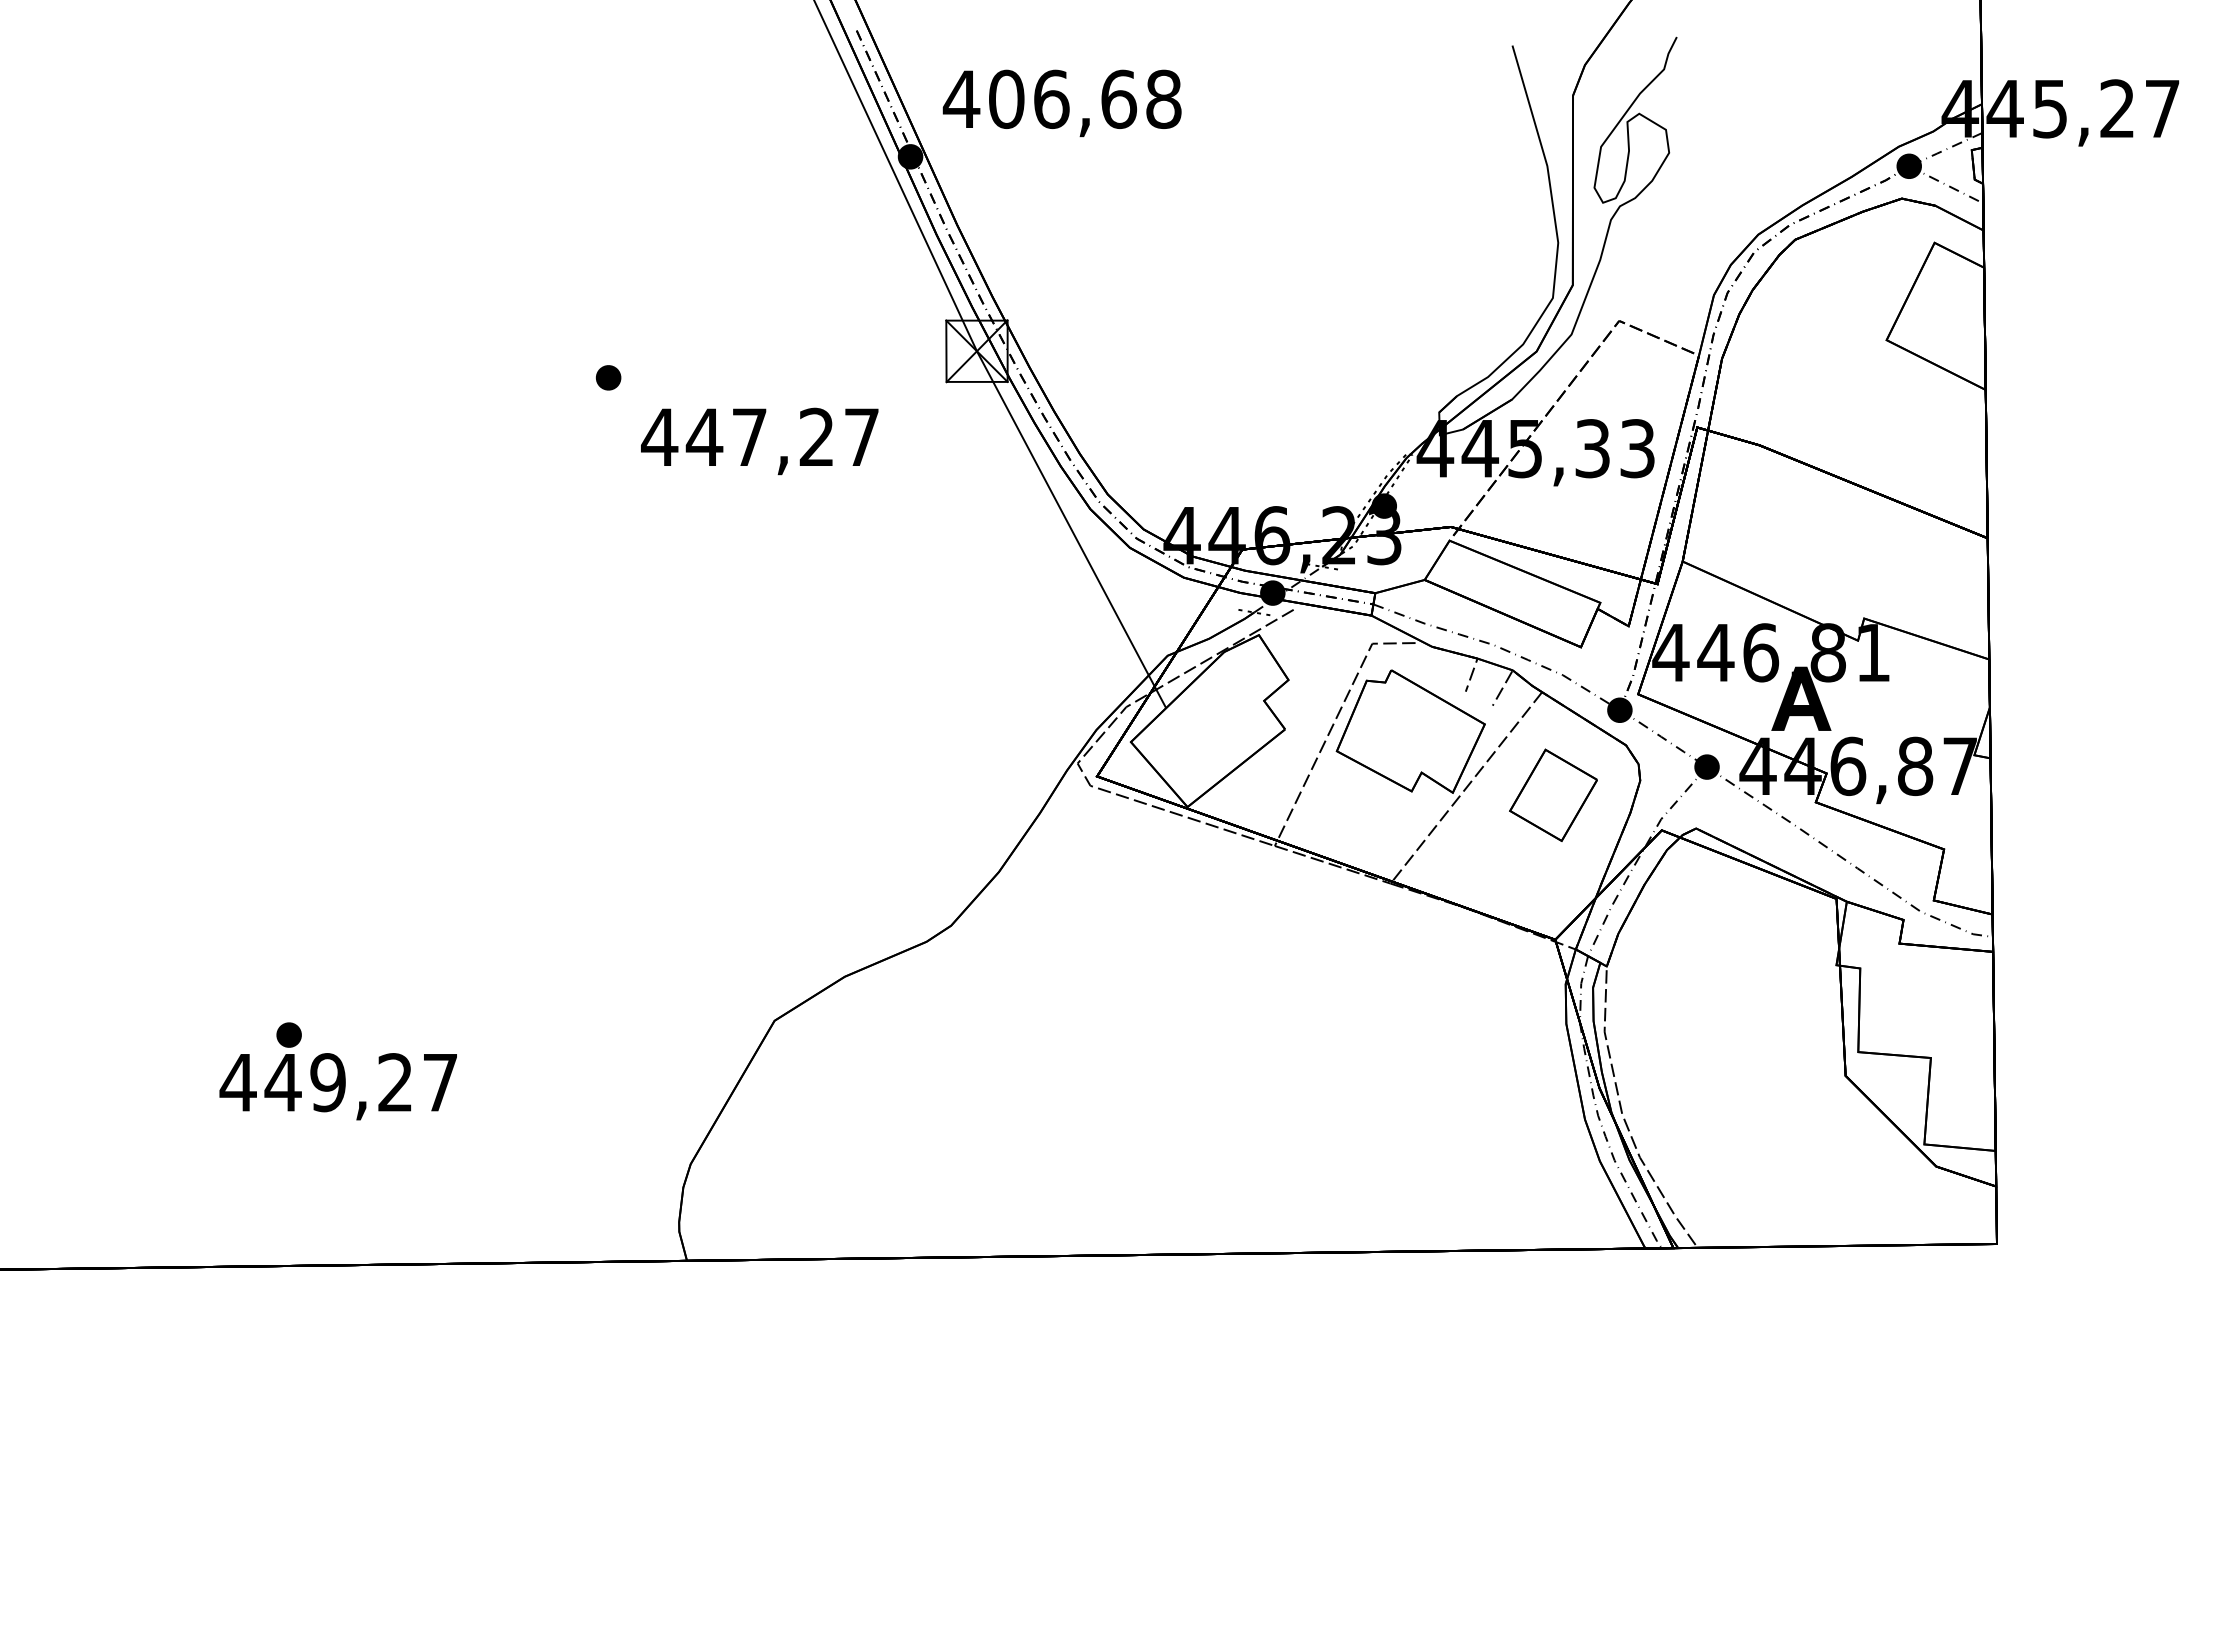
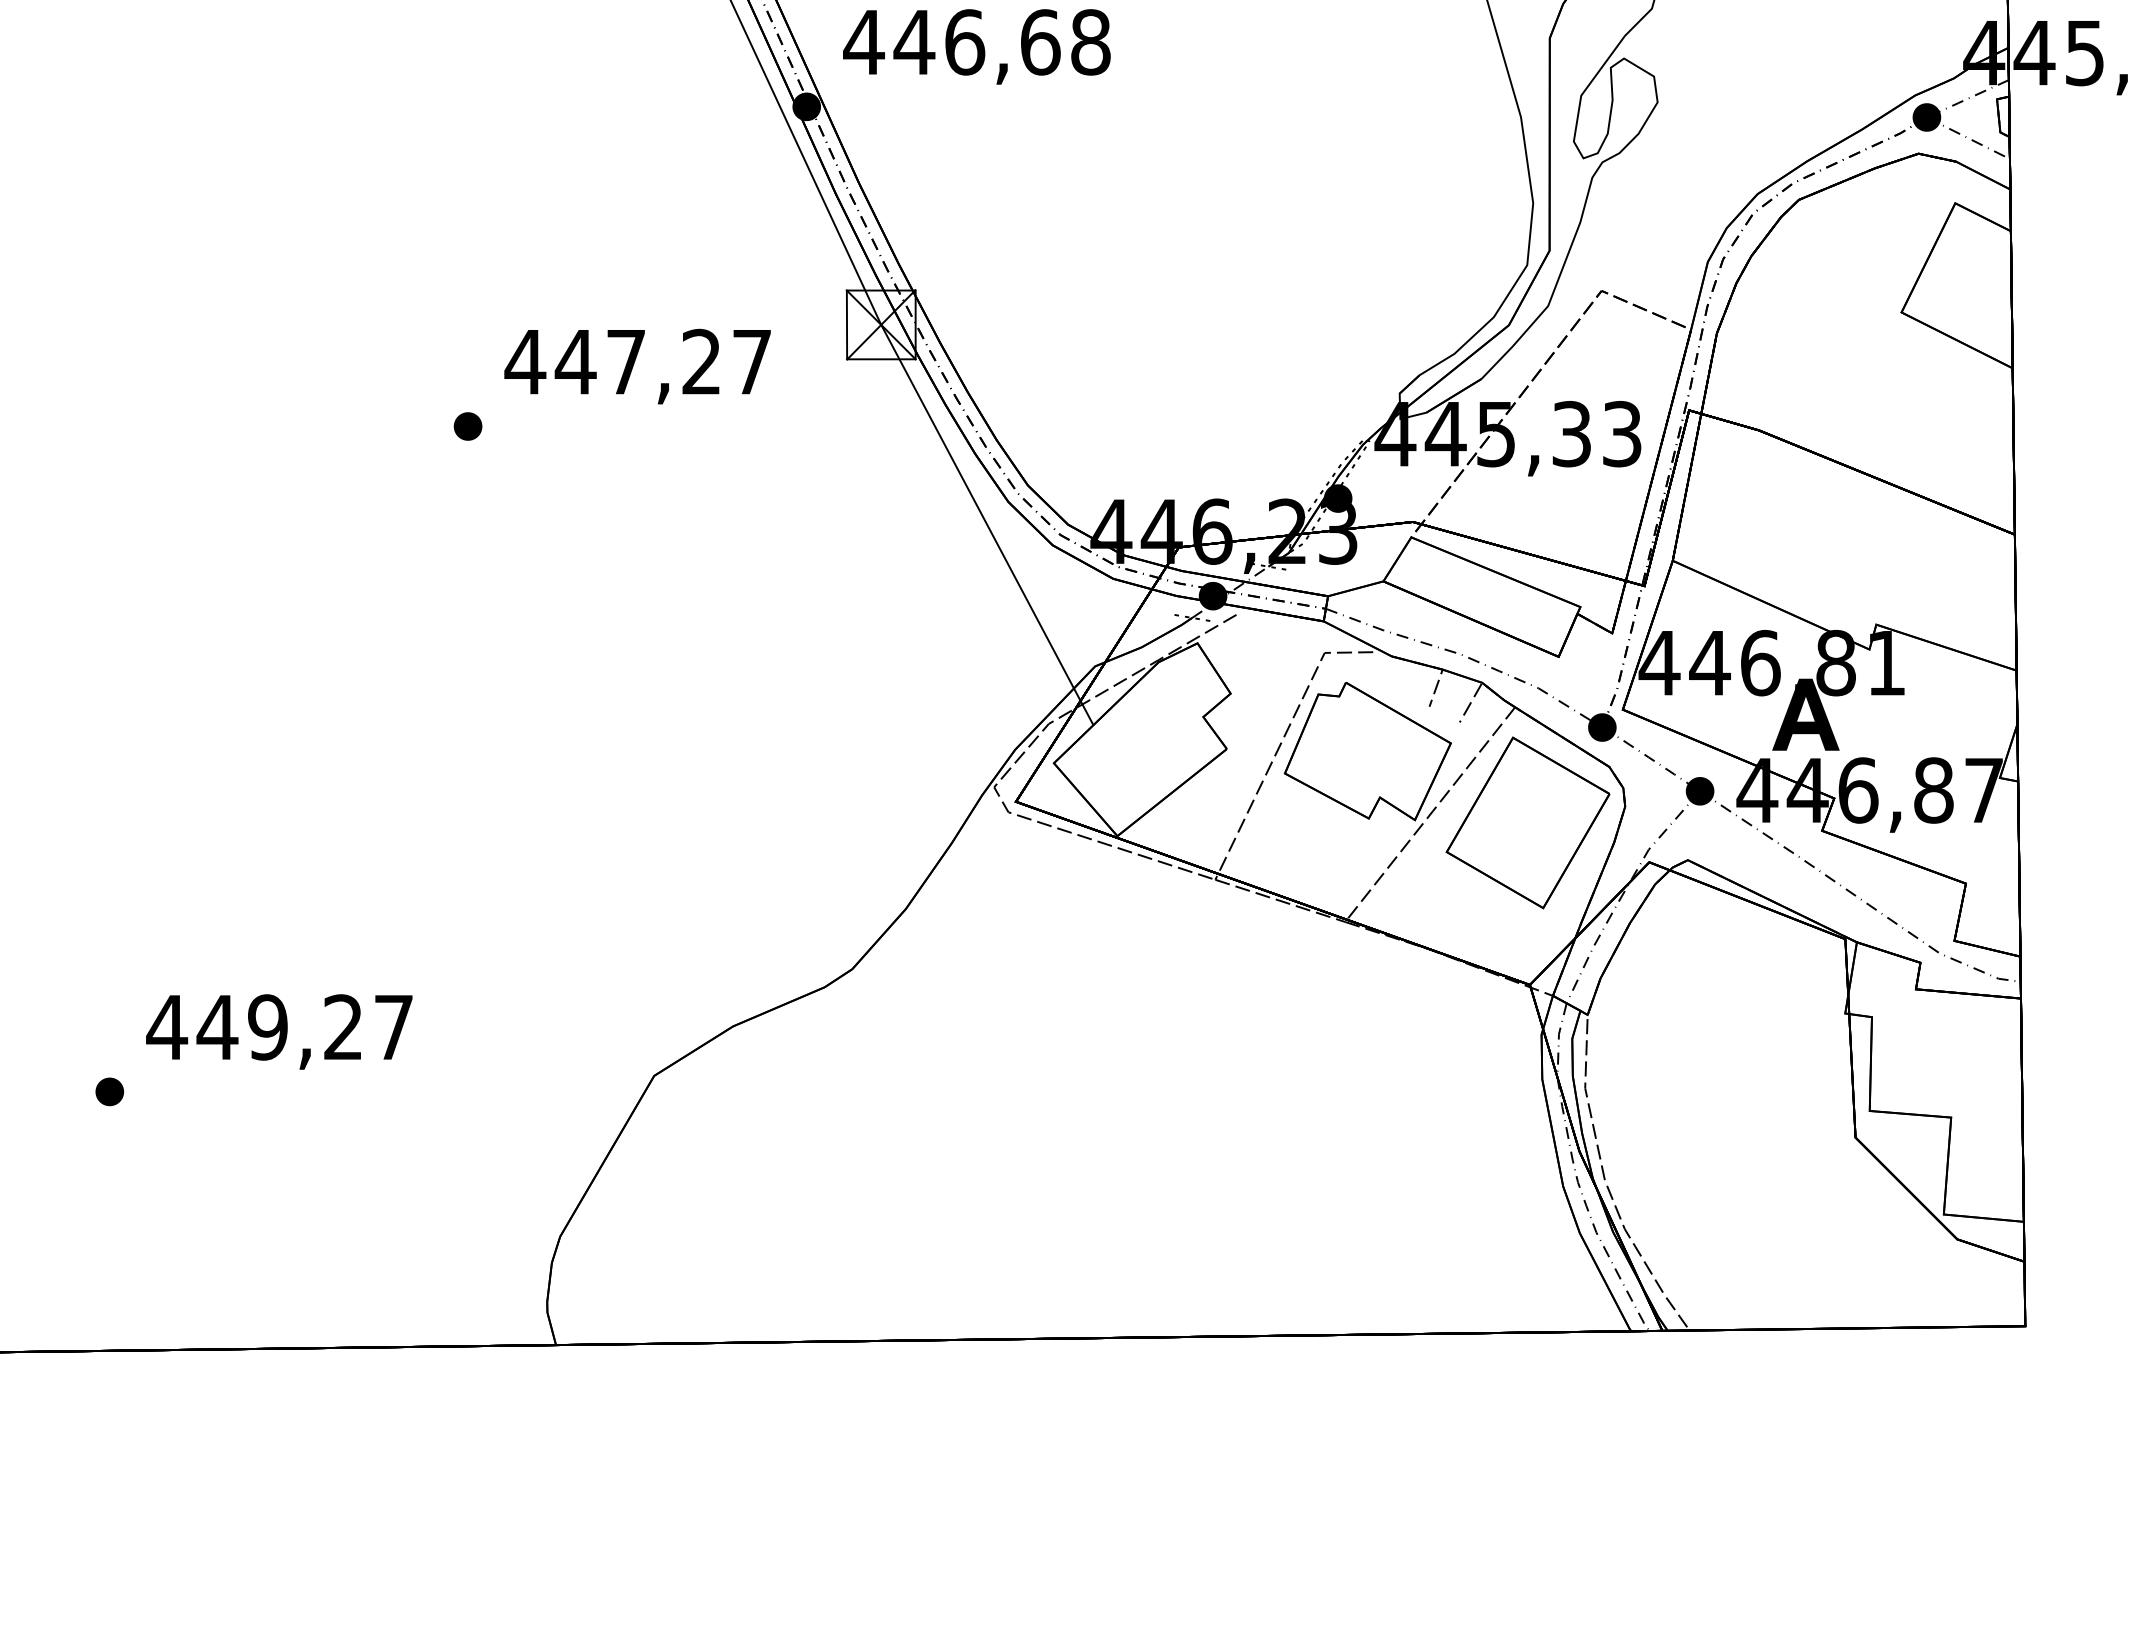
text: (1006, 98) -> (914, 41), 406,68 -> 446,68
part: (608, 377) -> (467, 426), moved
text: (759, 441) -> (637, 366), moved
part: (1553, 795) -> (1527, 823), size x1.67
text: (337, 1086) -> (278, 1031), moved

